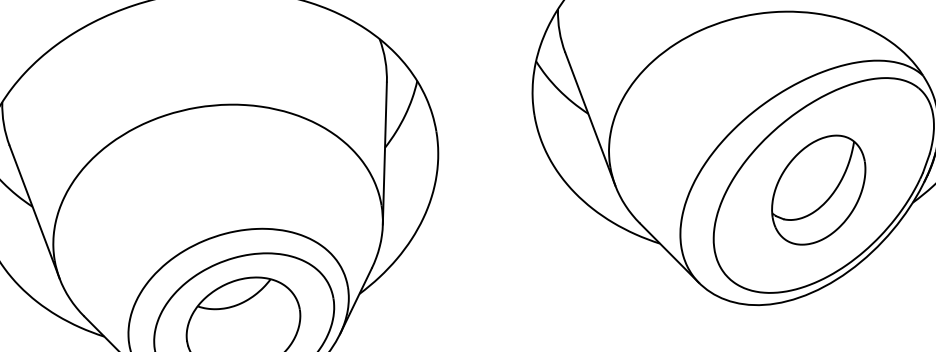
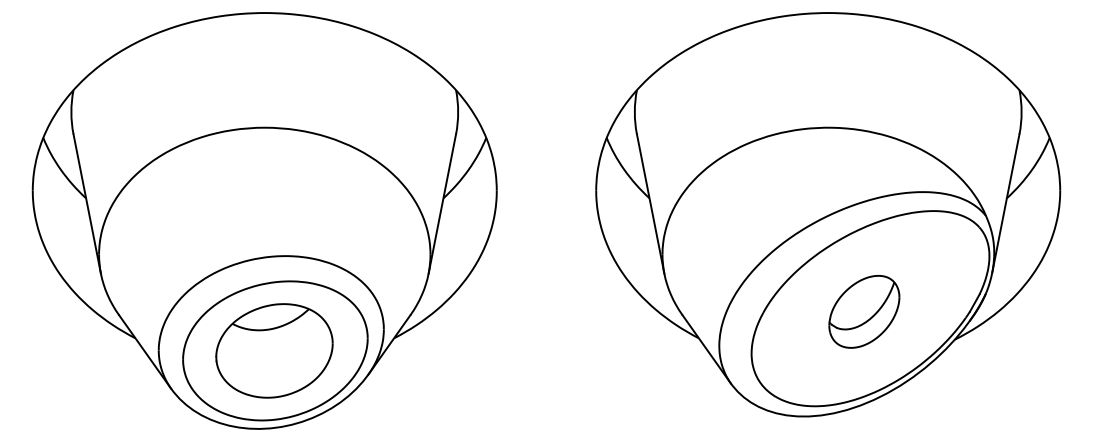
part: (818, 189) -> (864, 311), size x0.7

